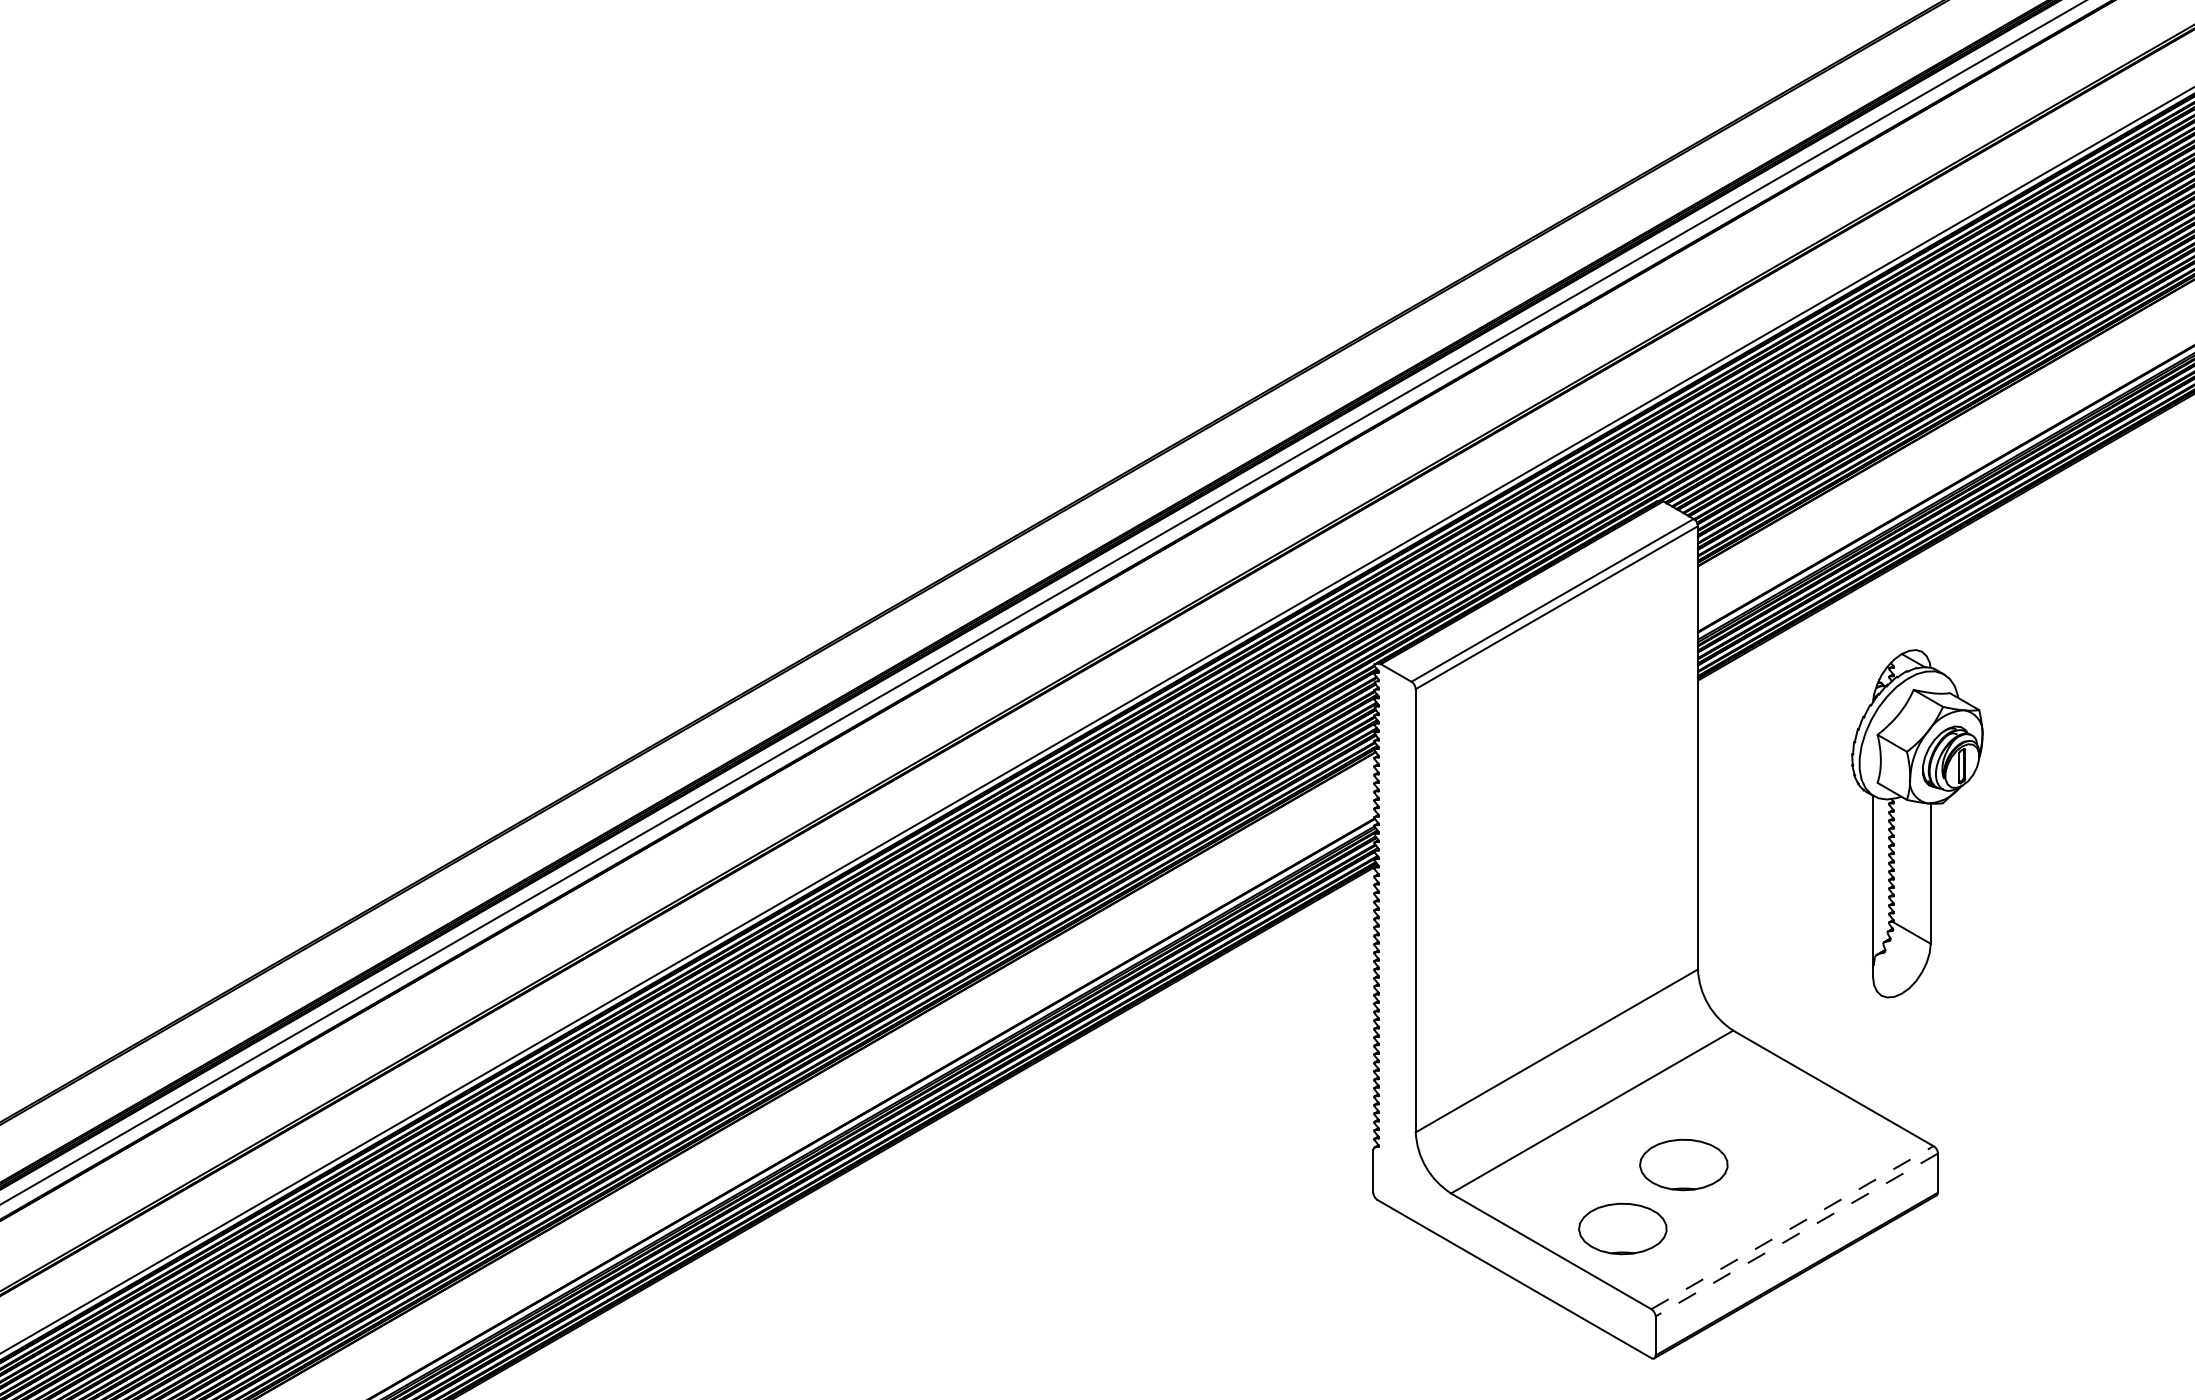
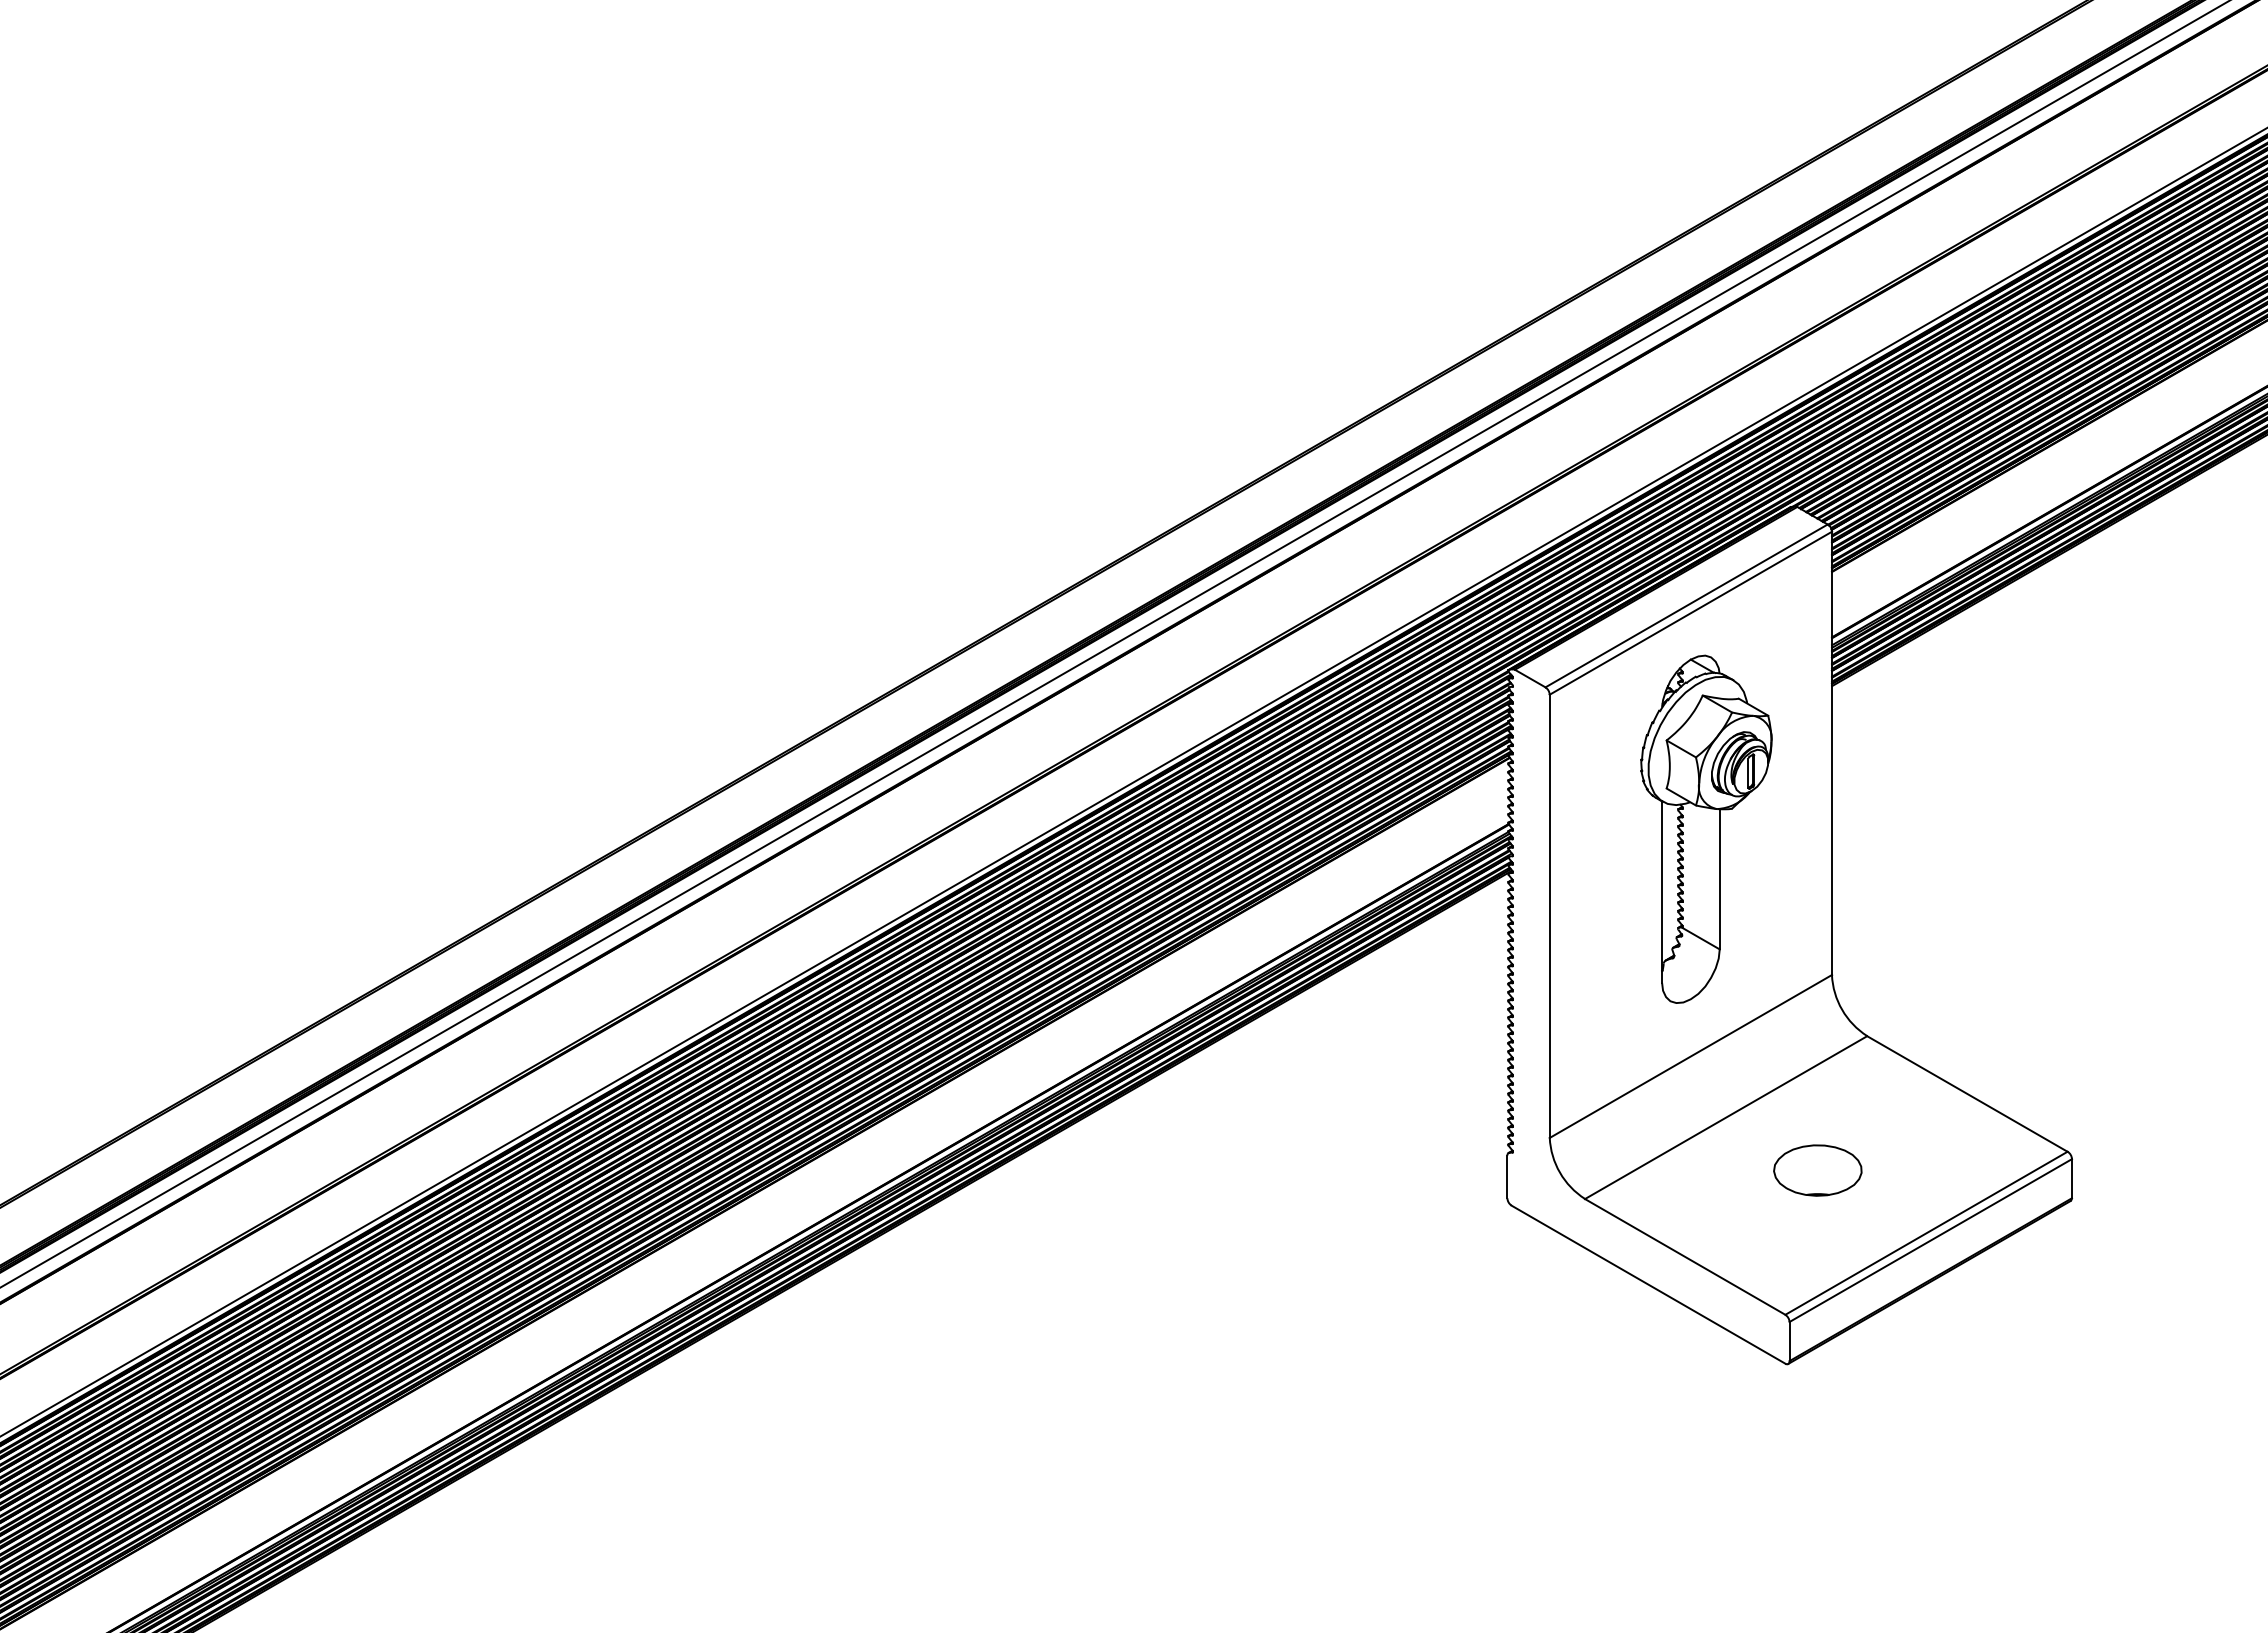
part: (1917, 822) -> (1706, 828), moved
line: (1792, 1227) -> (1926, 1233), dashed -> solid
part: (1622, 1228) -> (1756, 1234), removed
line: (1796, 1234) -> (1930, 1240), dashed -> solid

